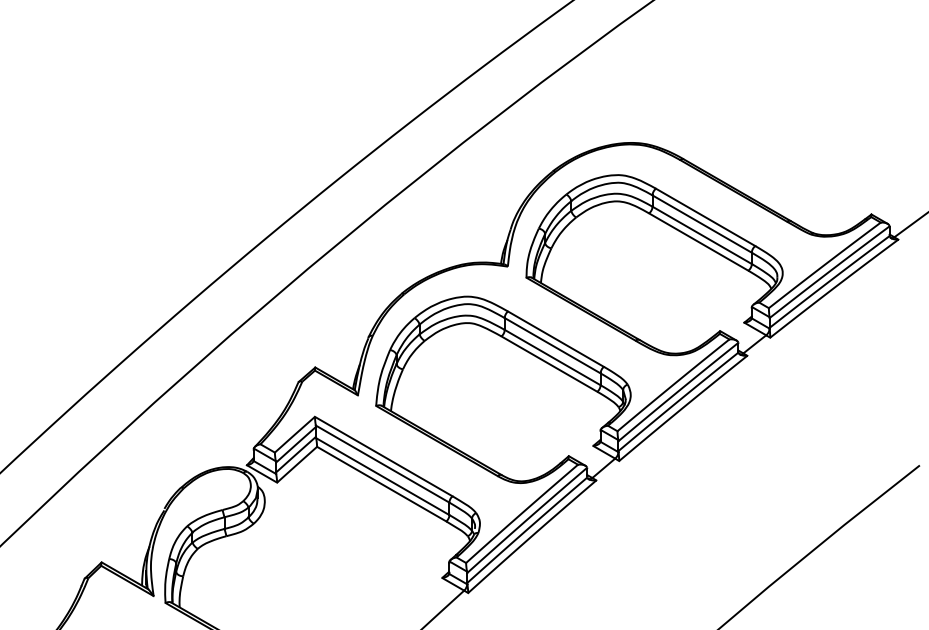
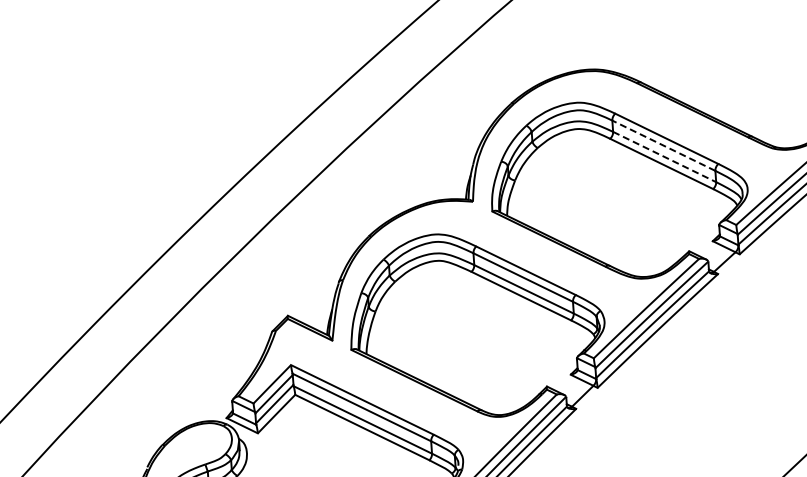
line: (701, 223) -> (663, 145), solid -> dashed
line: (702, 235) -> (664, 157), solid -> dashed

